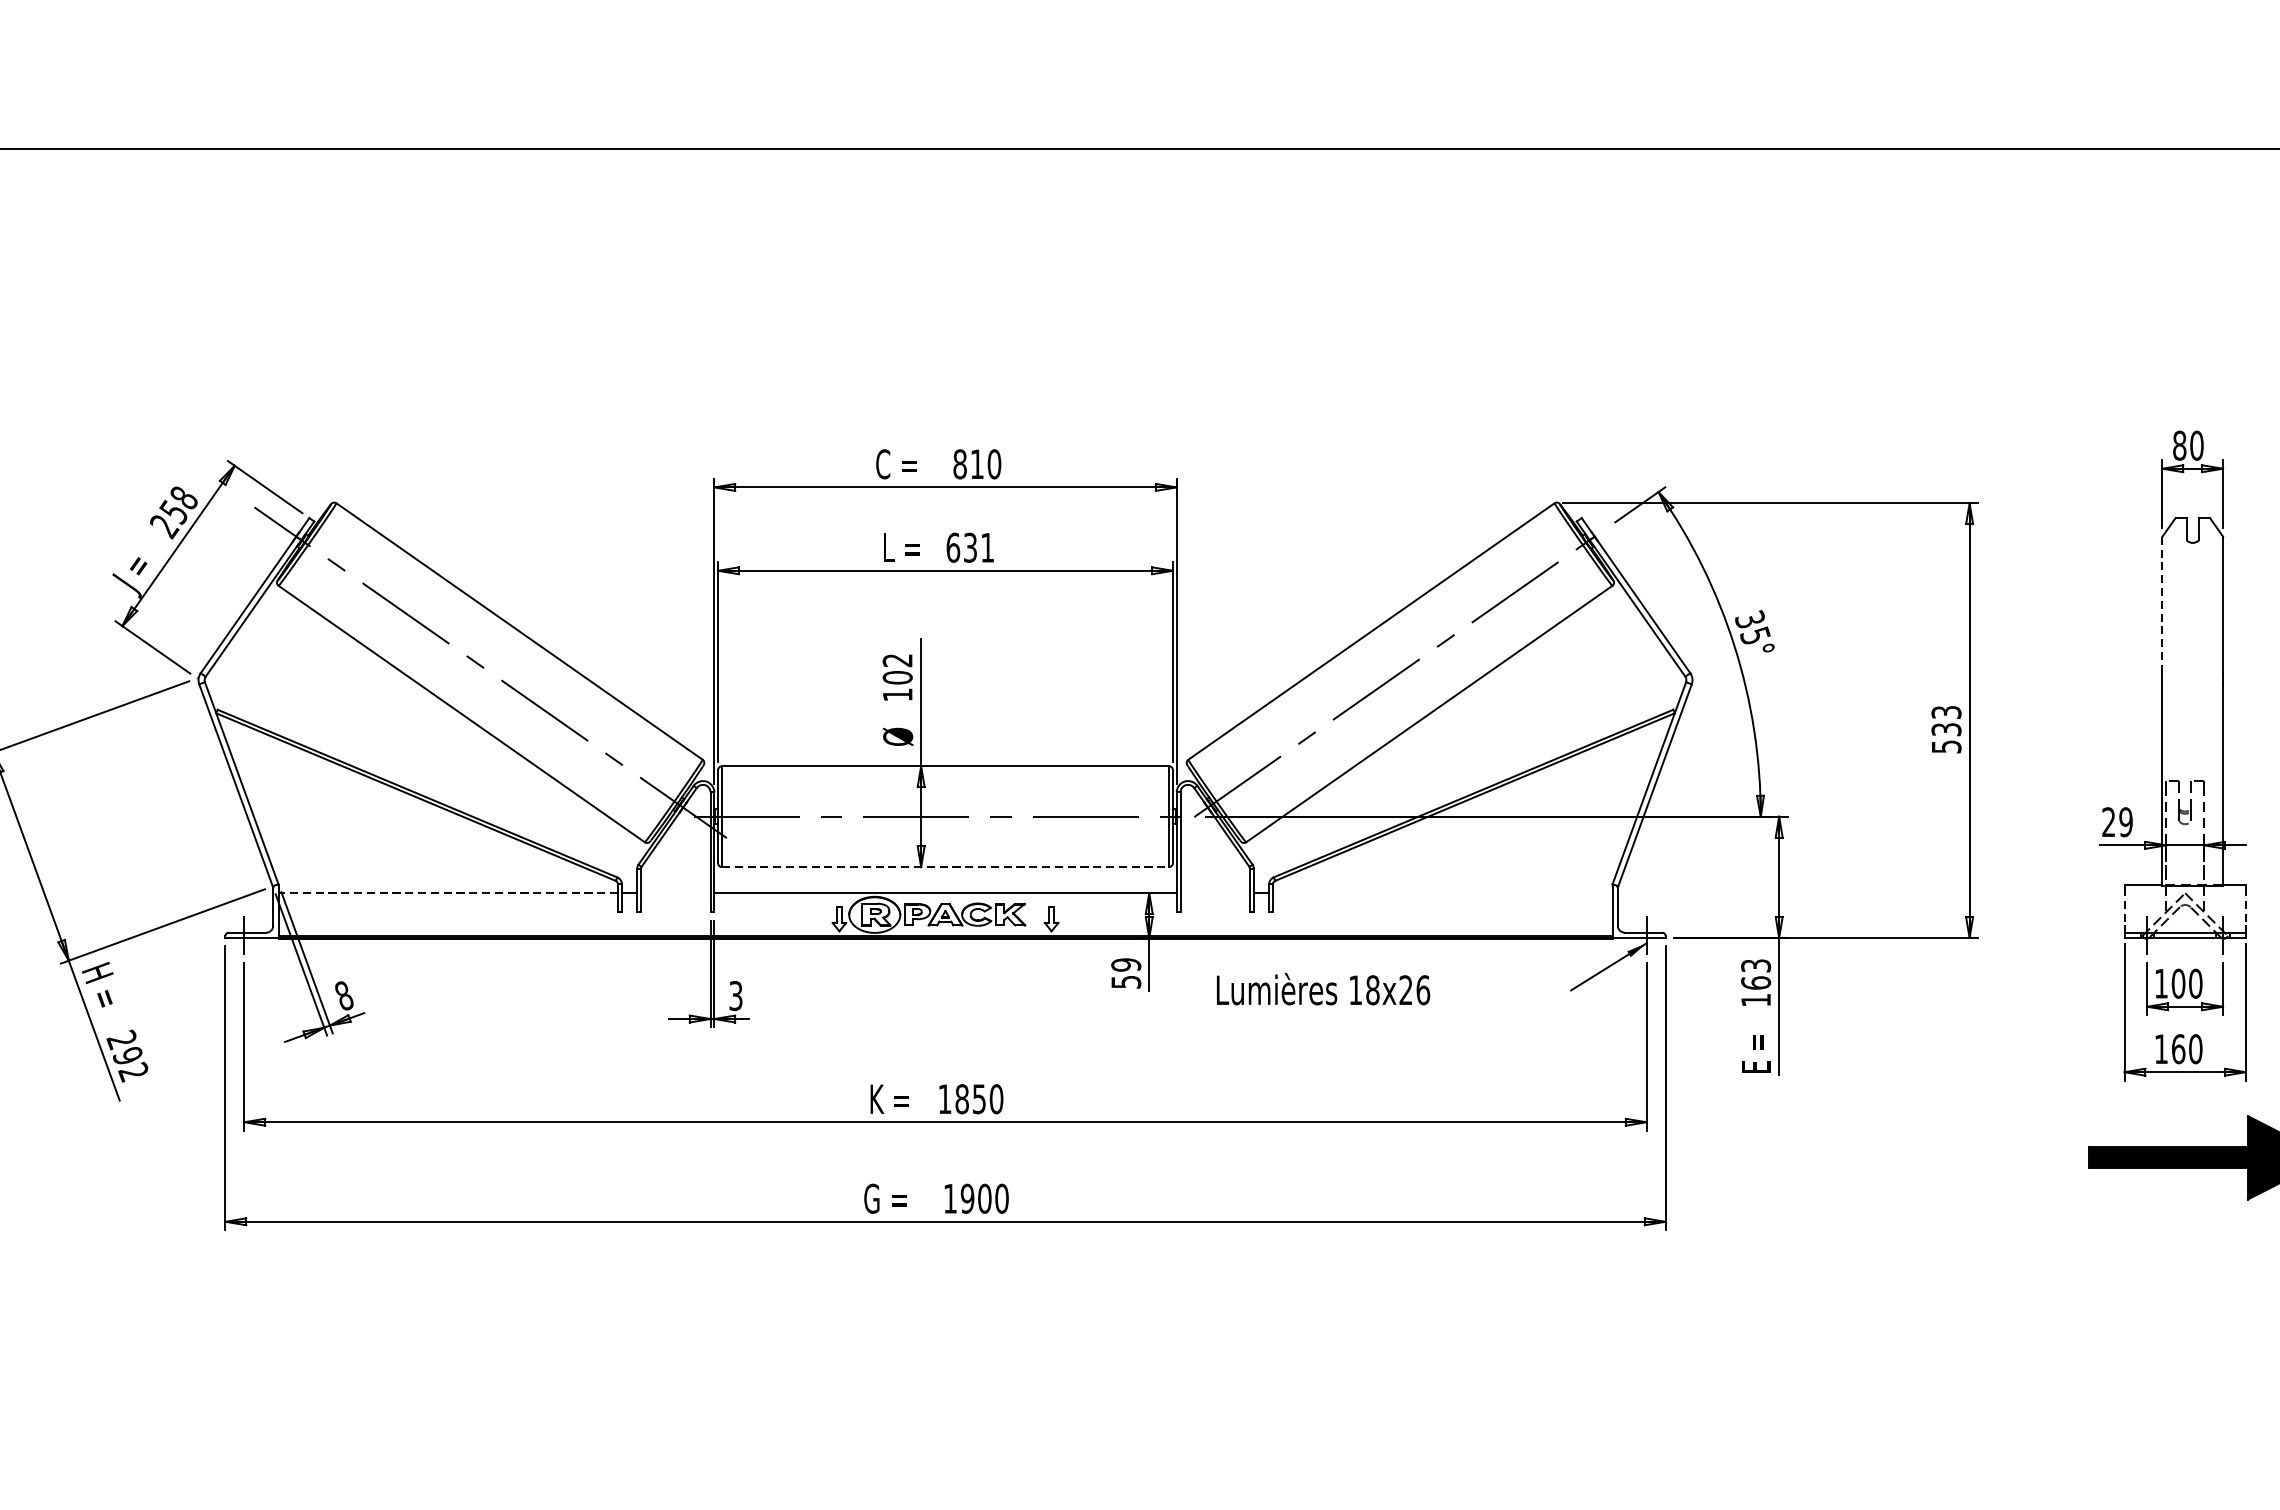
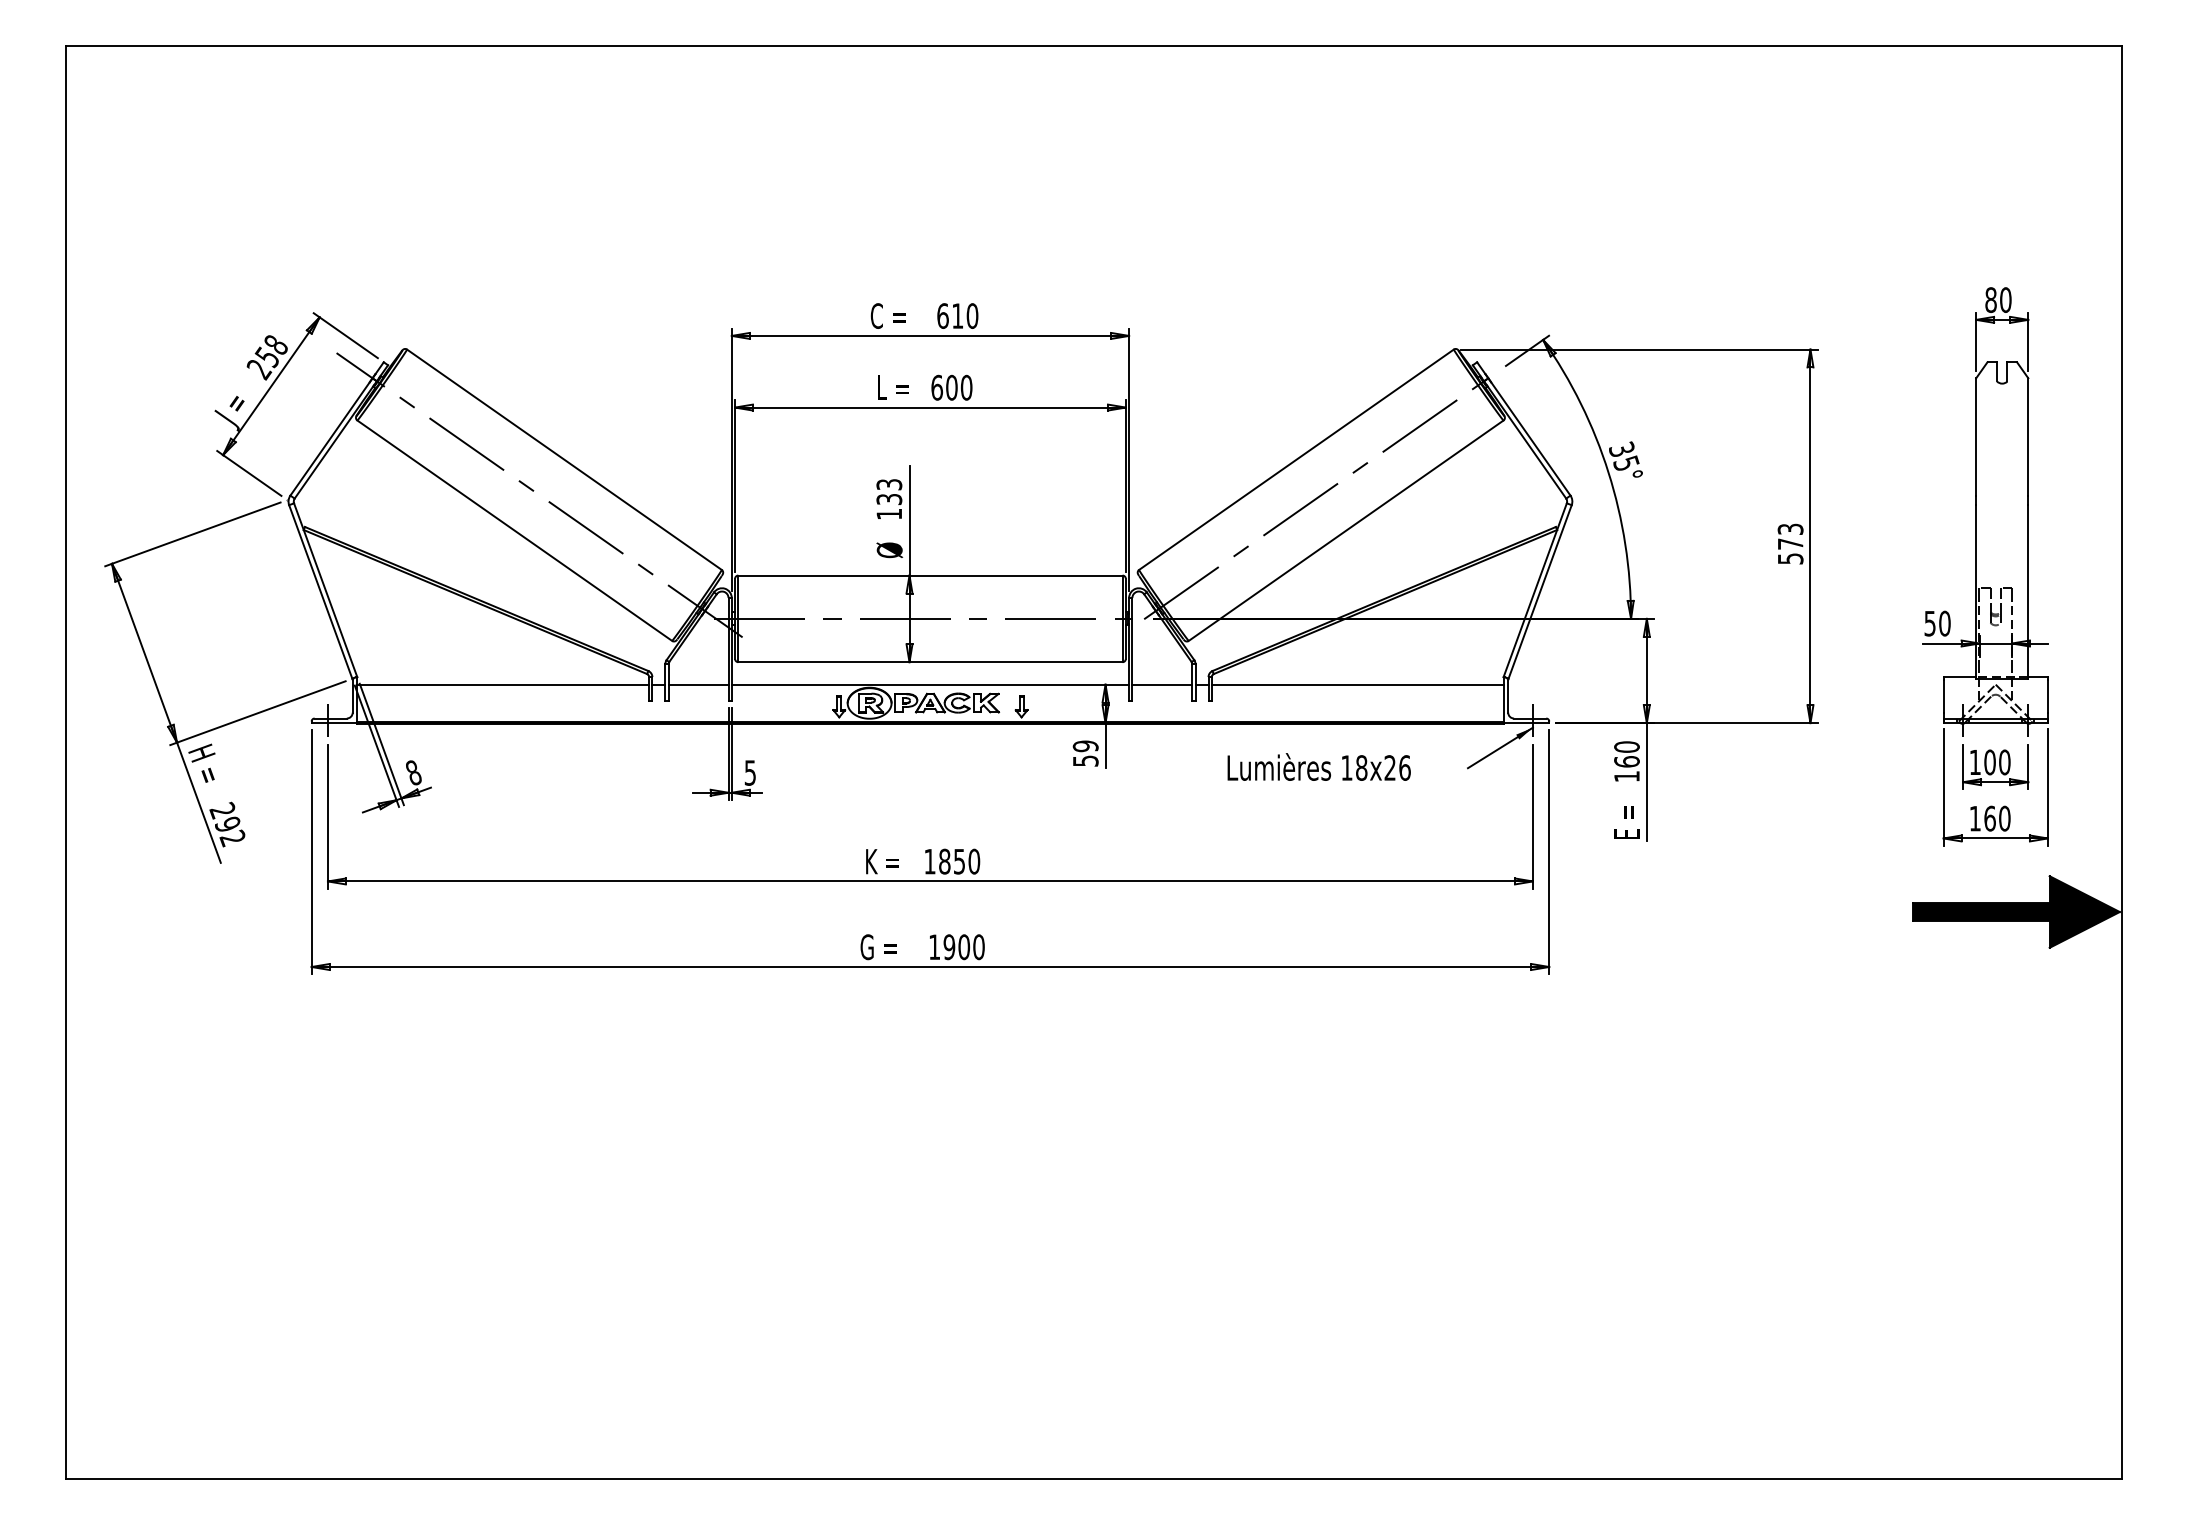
text: (959, 463) -> (942, 315), 810 -> 610
text: (979, 547) -> (959, 387), 631 -> 600
line: (2162, 604) -> (1976, 436), dashed -> solid
text: (897, 669) -> (889, 492), 102 -> 133
text: (1946, 728) -> (1790, 543), 533 -> 573
text: (2117, 822) -> (1937, 623), 29 -> 50
line: (945, 867) -> (930, 662), dashed -> solid
line: (448, 893) -> (503, 684), dashed -> solid
line: (675, 893) -> (698, 684), added
line: (1215, 893) -> (1162, 684), added
line: (1442, 893) -> (1357, 684), added
line: (2124, 908) -> (1943, 697), dashed -> solid
line: (2245, 908) -> (2047, 697), dashed -> solid
text: (1755, 965) -> (1626, 746), 163 -> 160
text: (1322, 988) -> (1318, 766), moved
text: (736, 995) -> (750, 772), 3 -> 5

